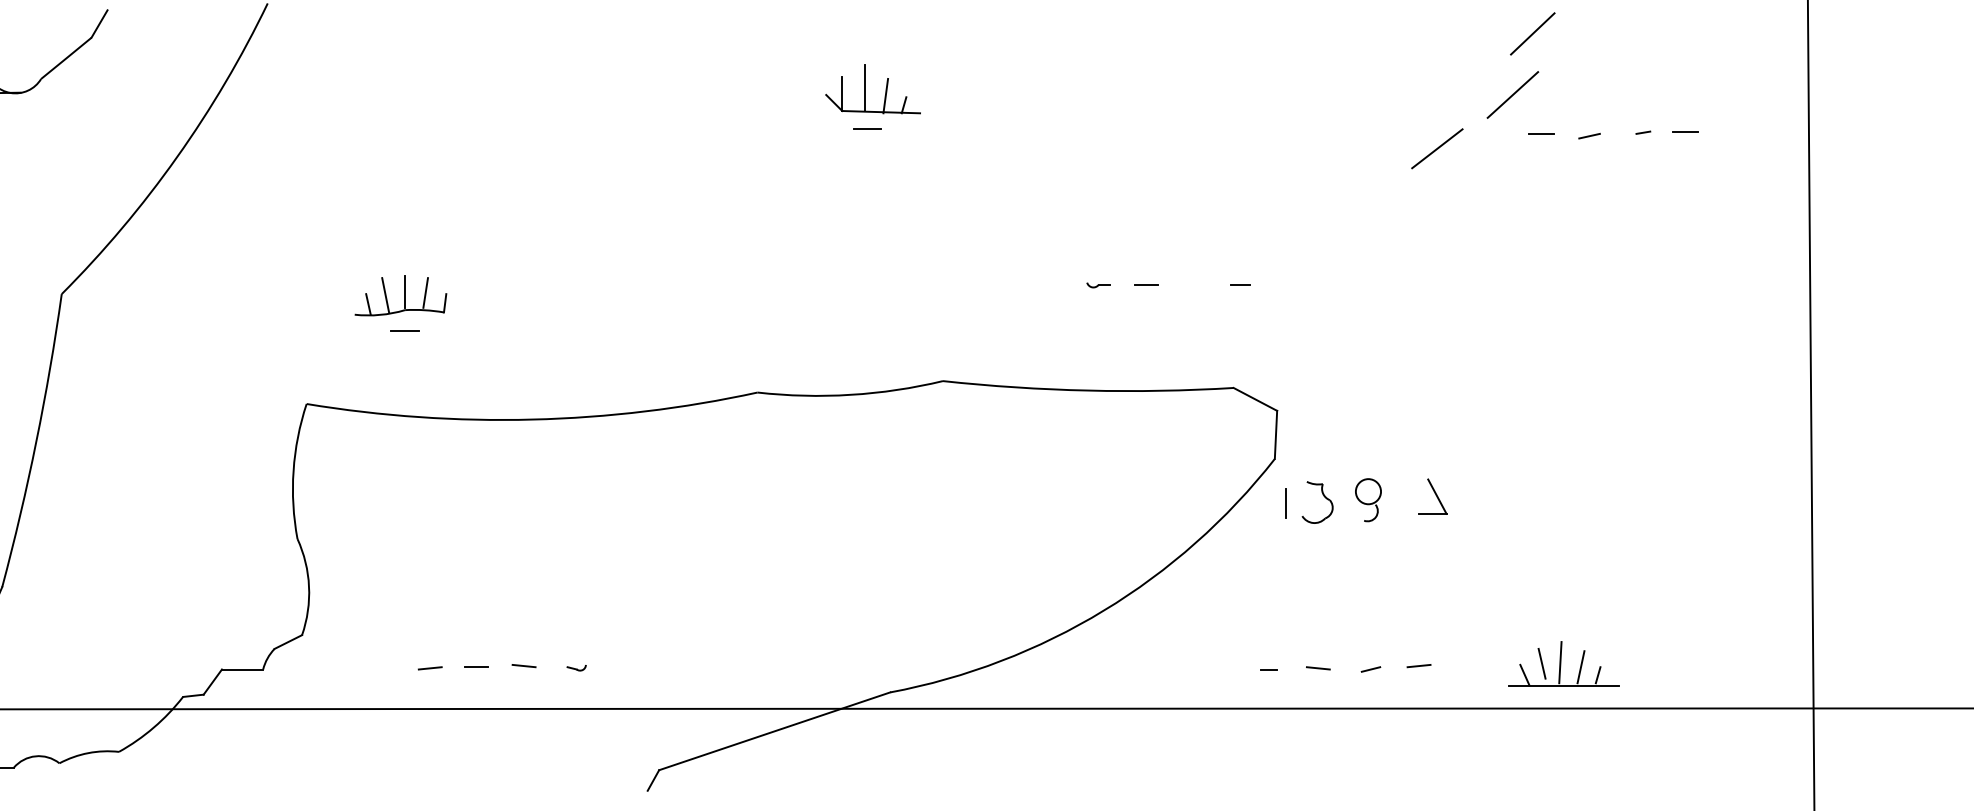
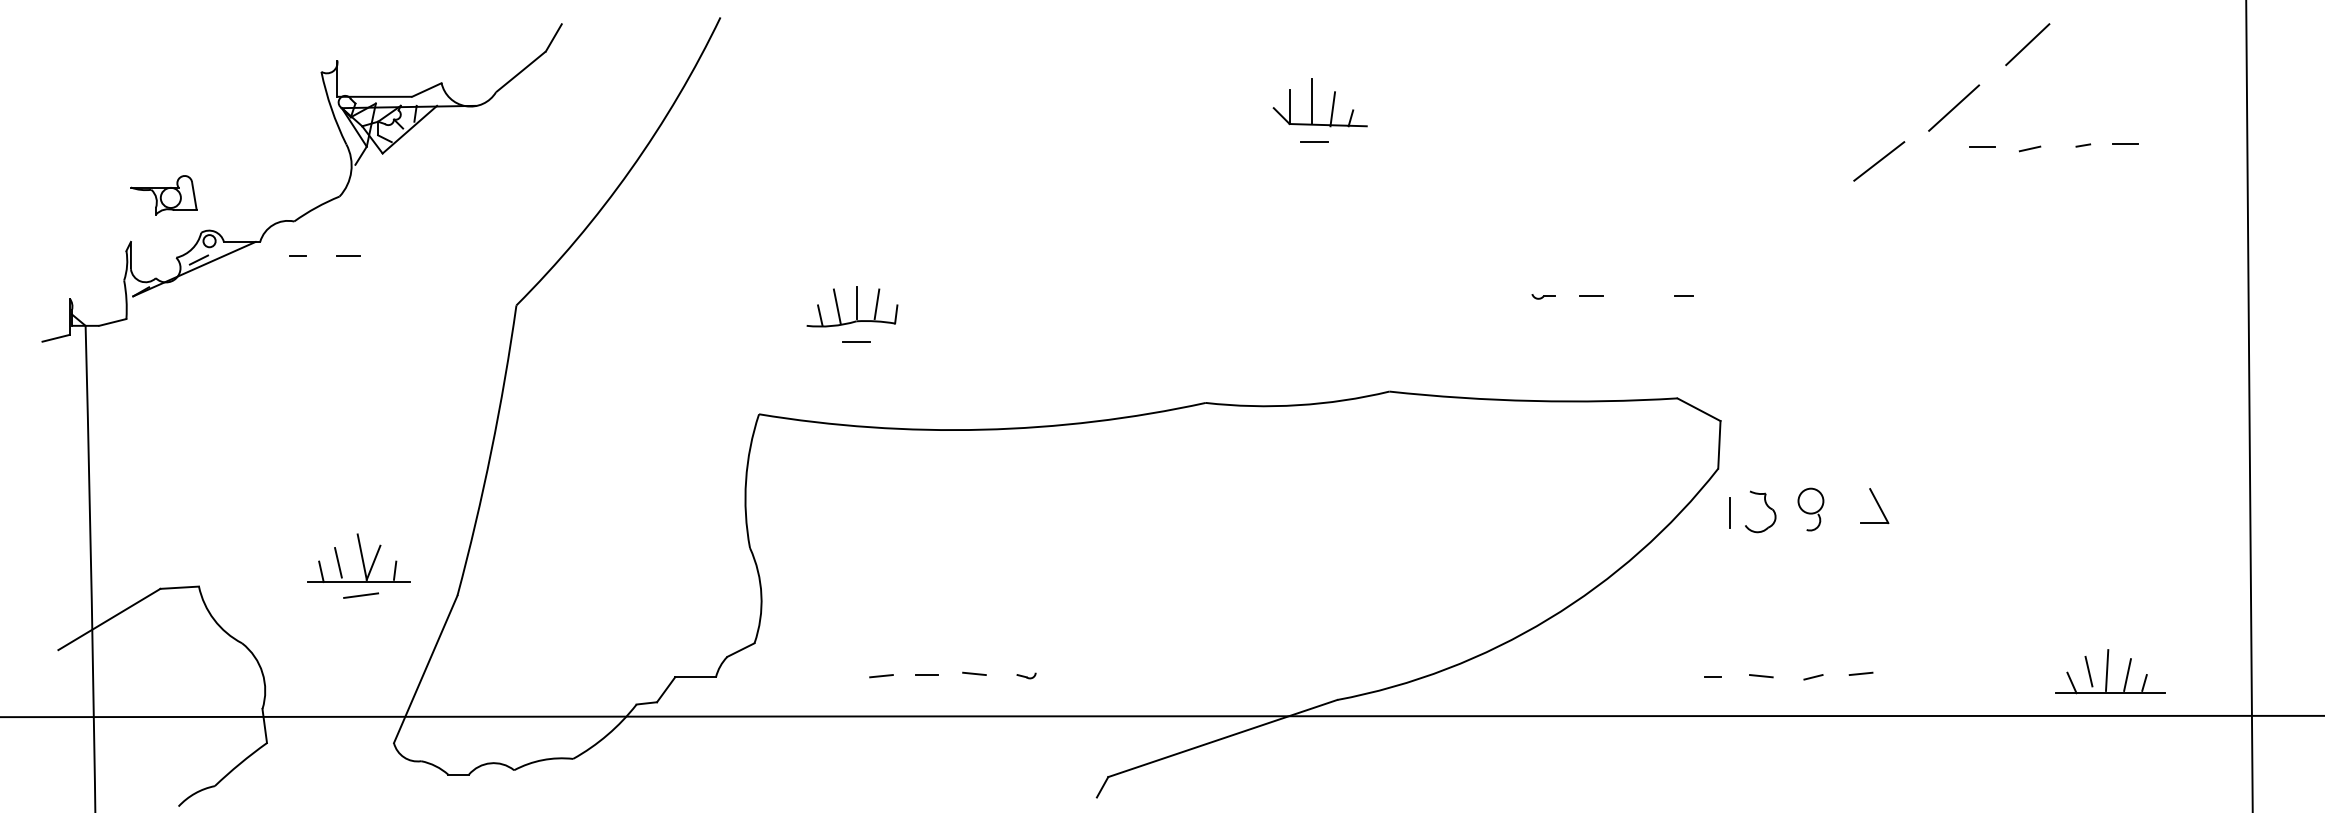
line: (1532, 33) -> (2027, 44), moved
part: (1563, 663) -> (2110, 671), moved

